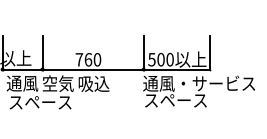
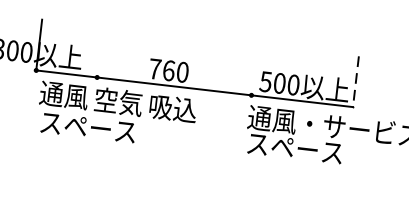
line: (42, 52) -> (100, 51), removed
line: (143, 52) -> (254, 69), removed
line: (210, 52) -> (356, 81), solid -> dashed

